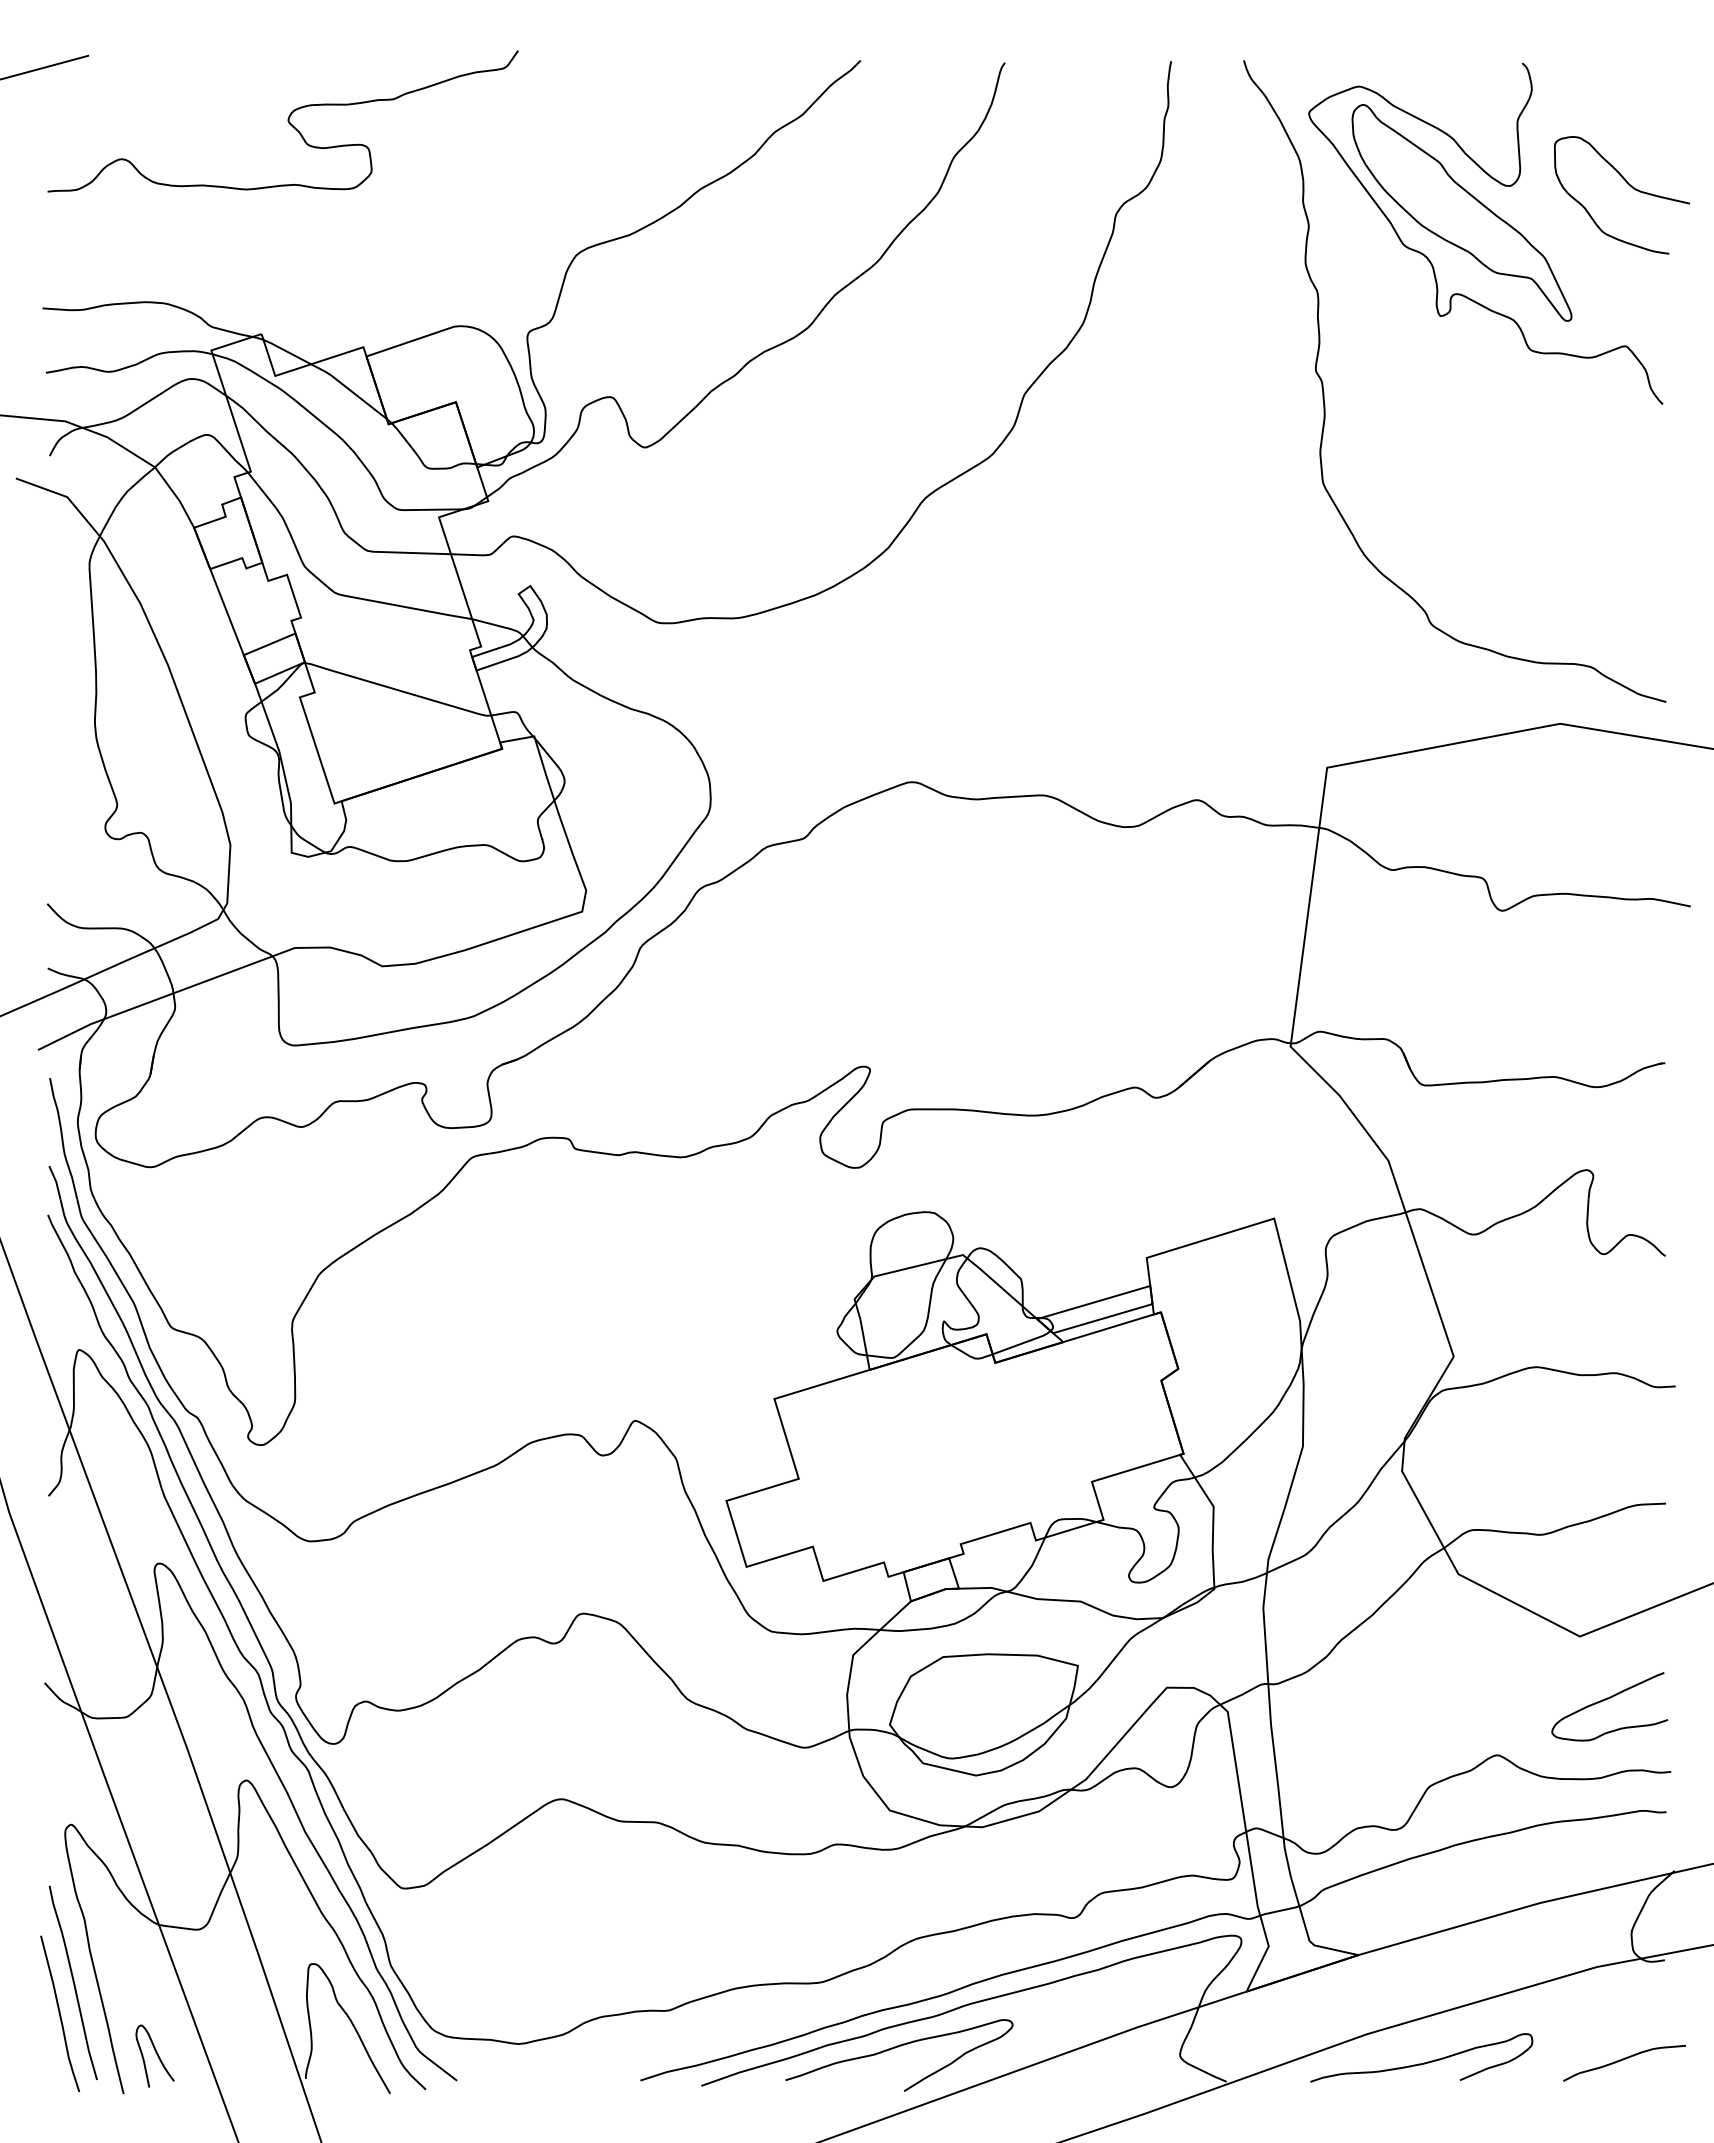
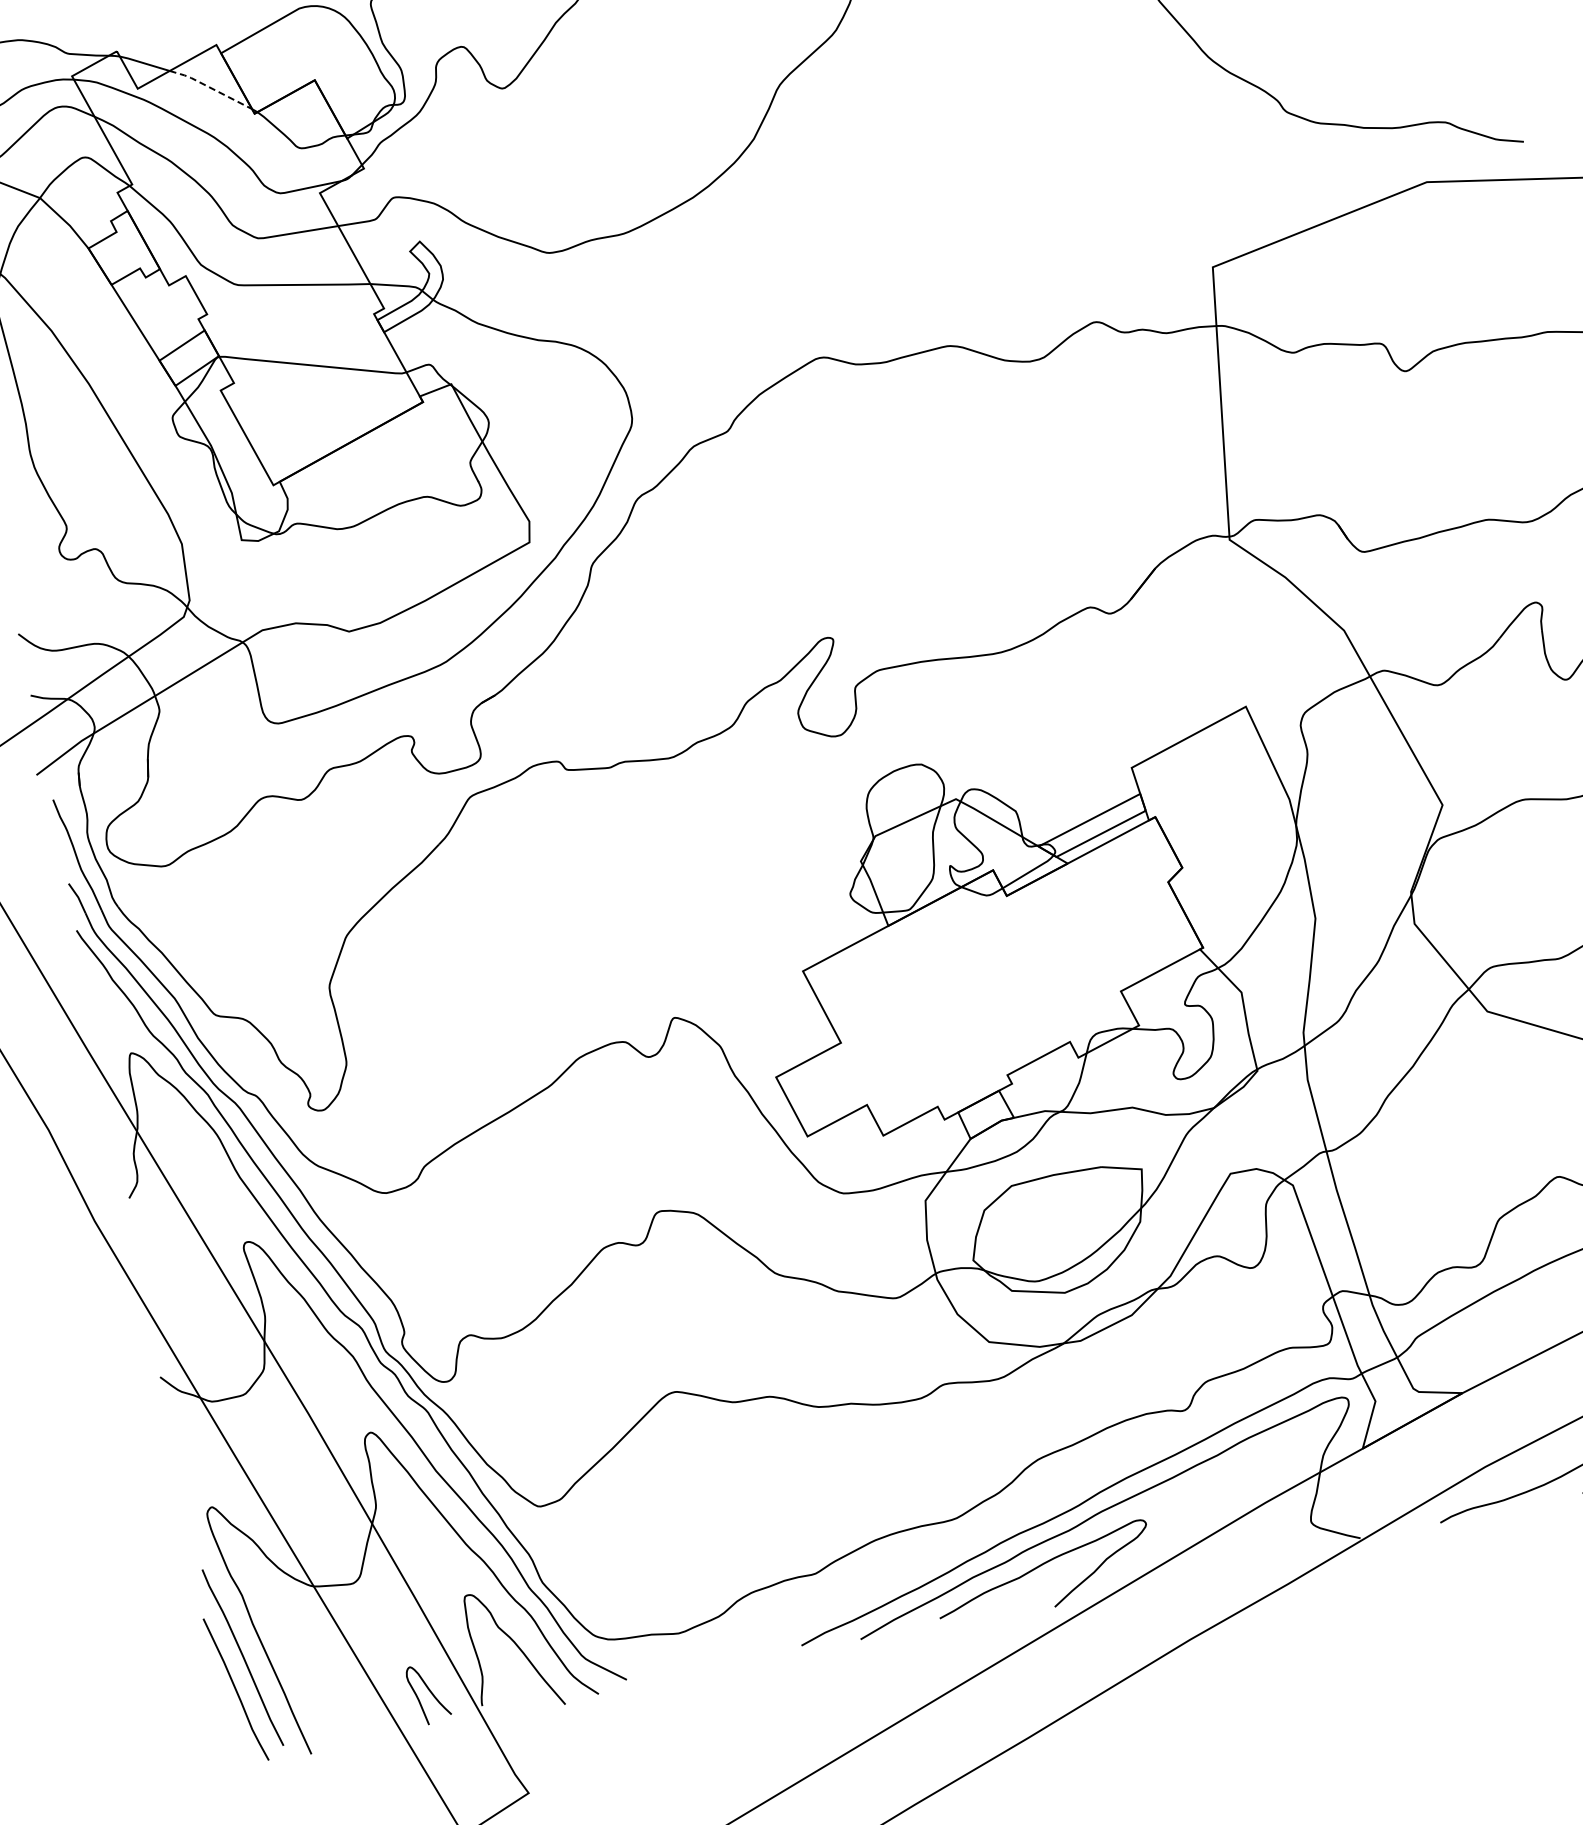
line: (349, 389) -> (210, 87), solid -> dashed
curve: (156, 2054) -> (429, 1692), moved

